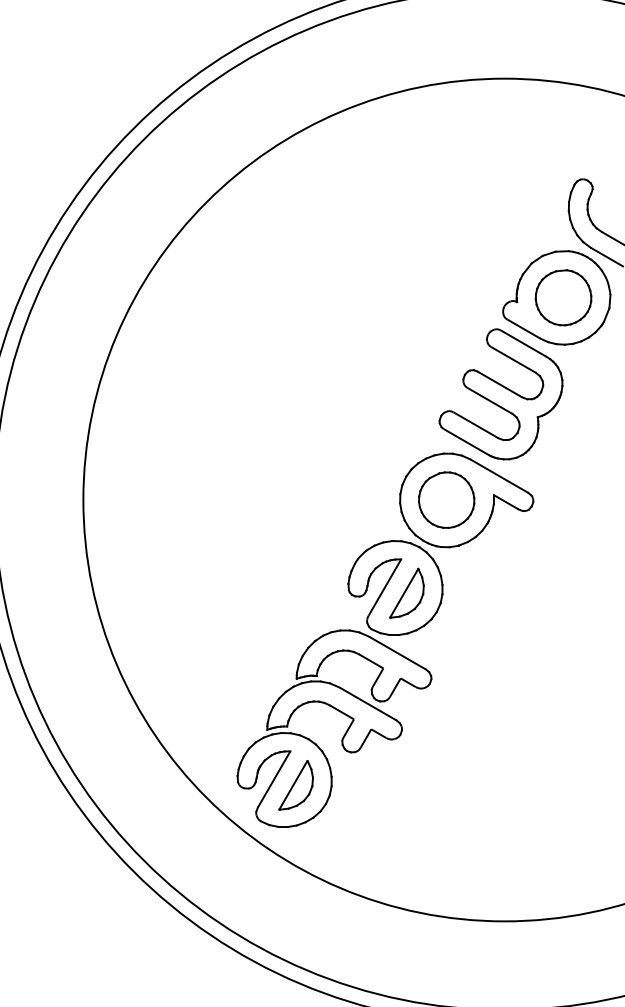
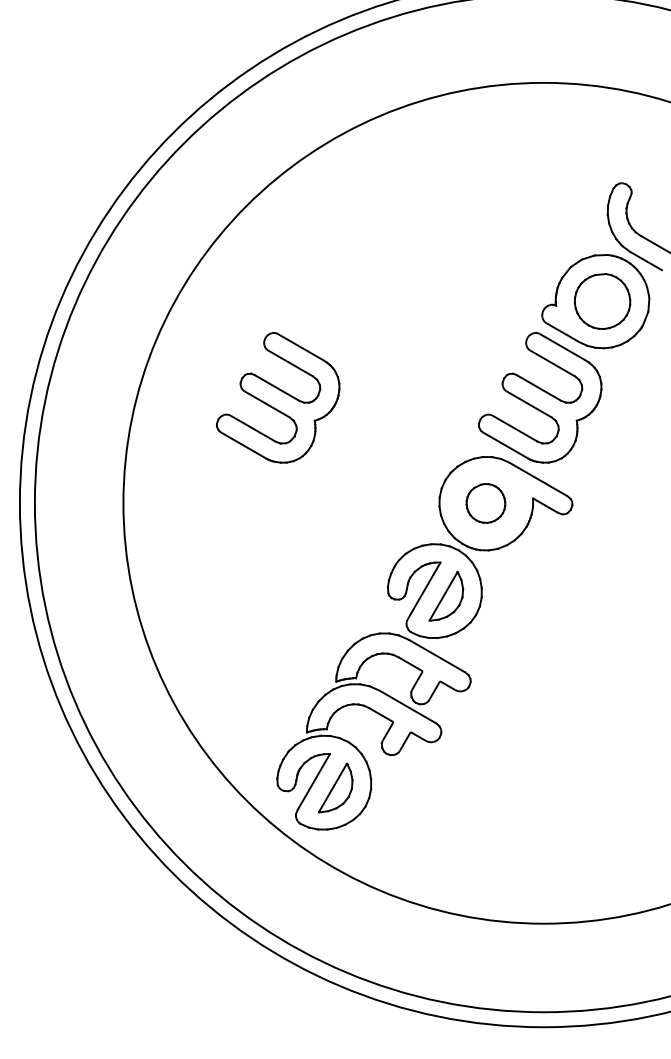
part: (238, 394) -> (278, 397), added
part: (446, 500) -> (485, 503), size x0.7

